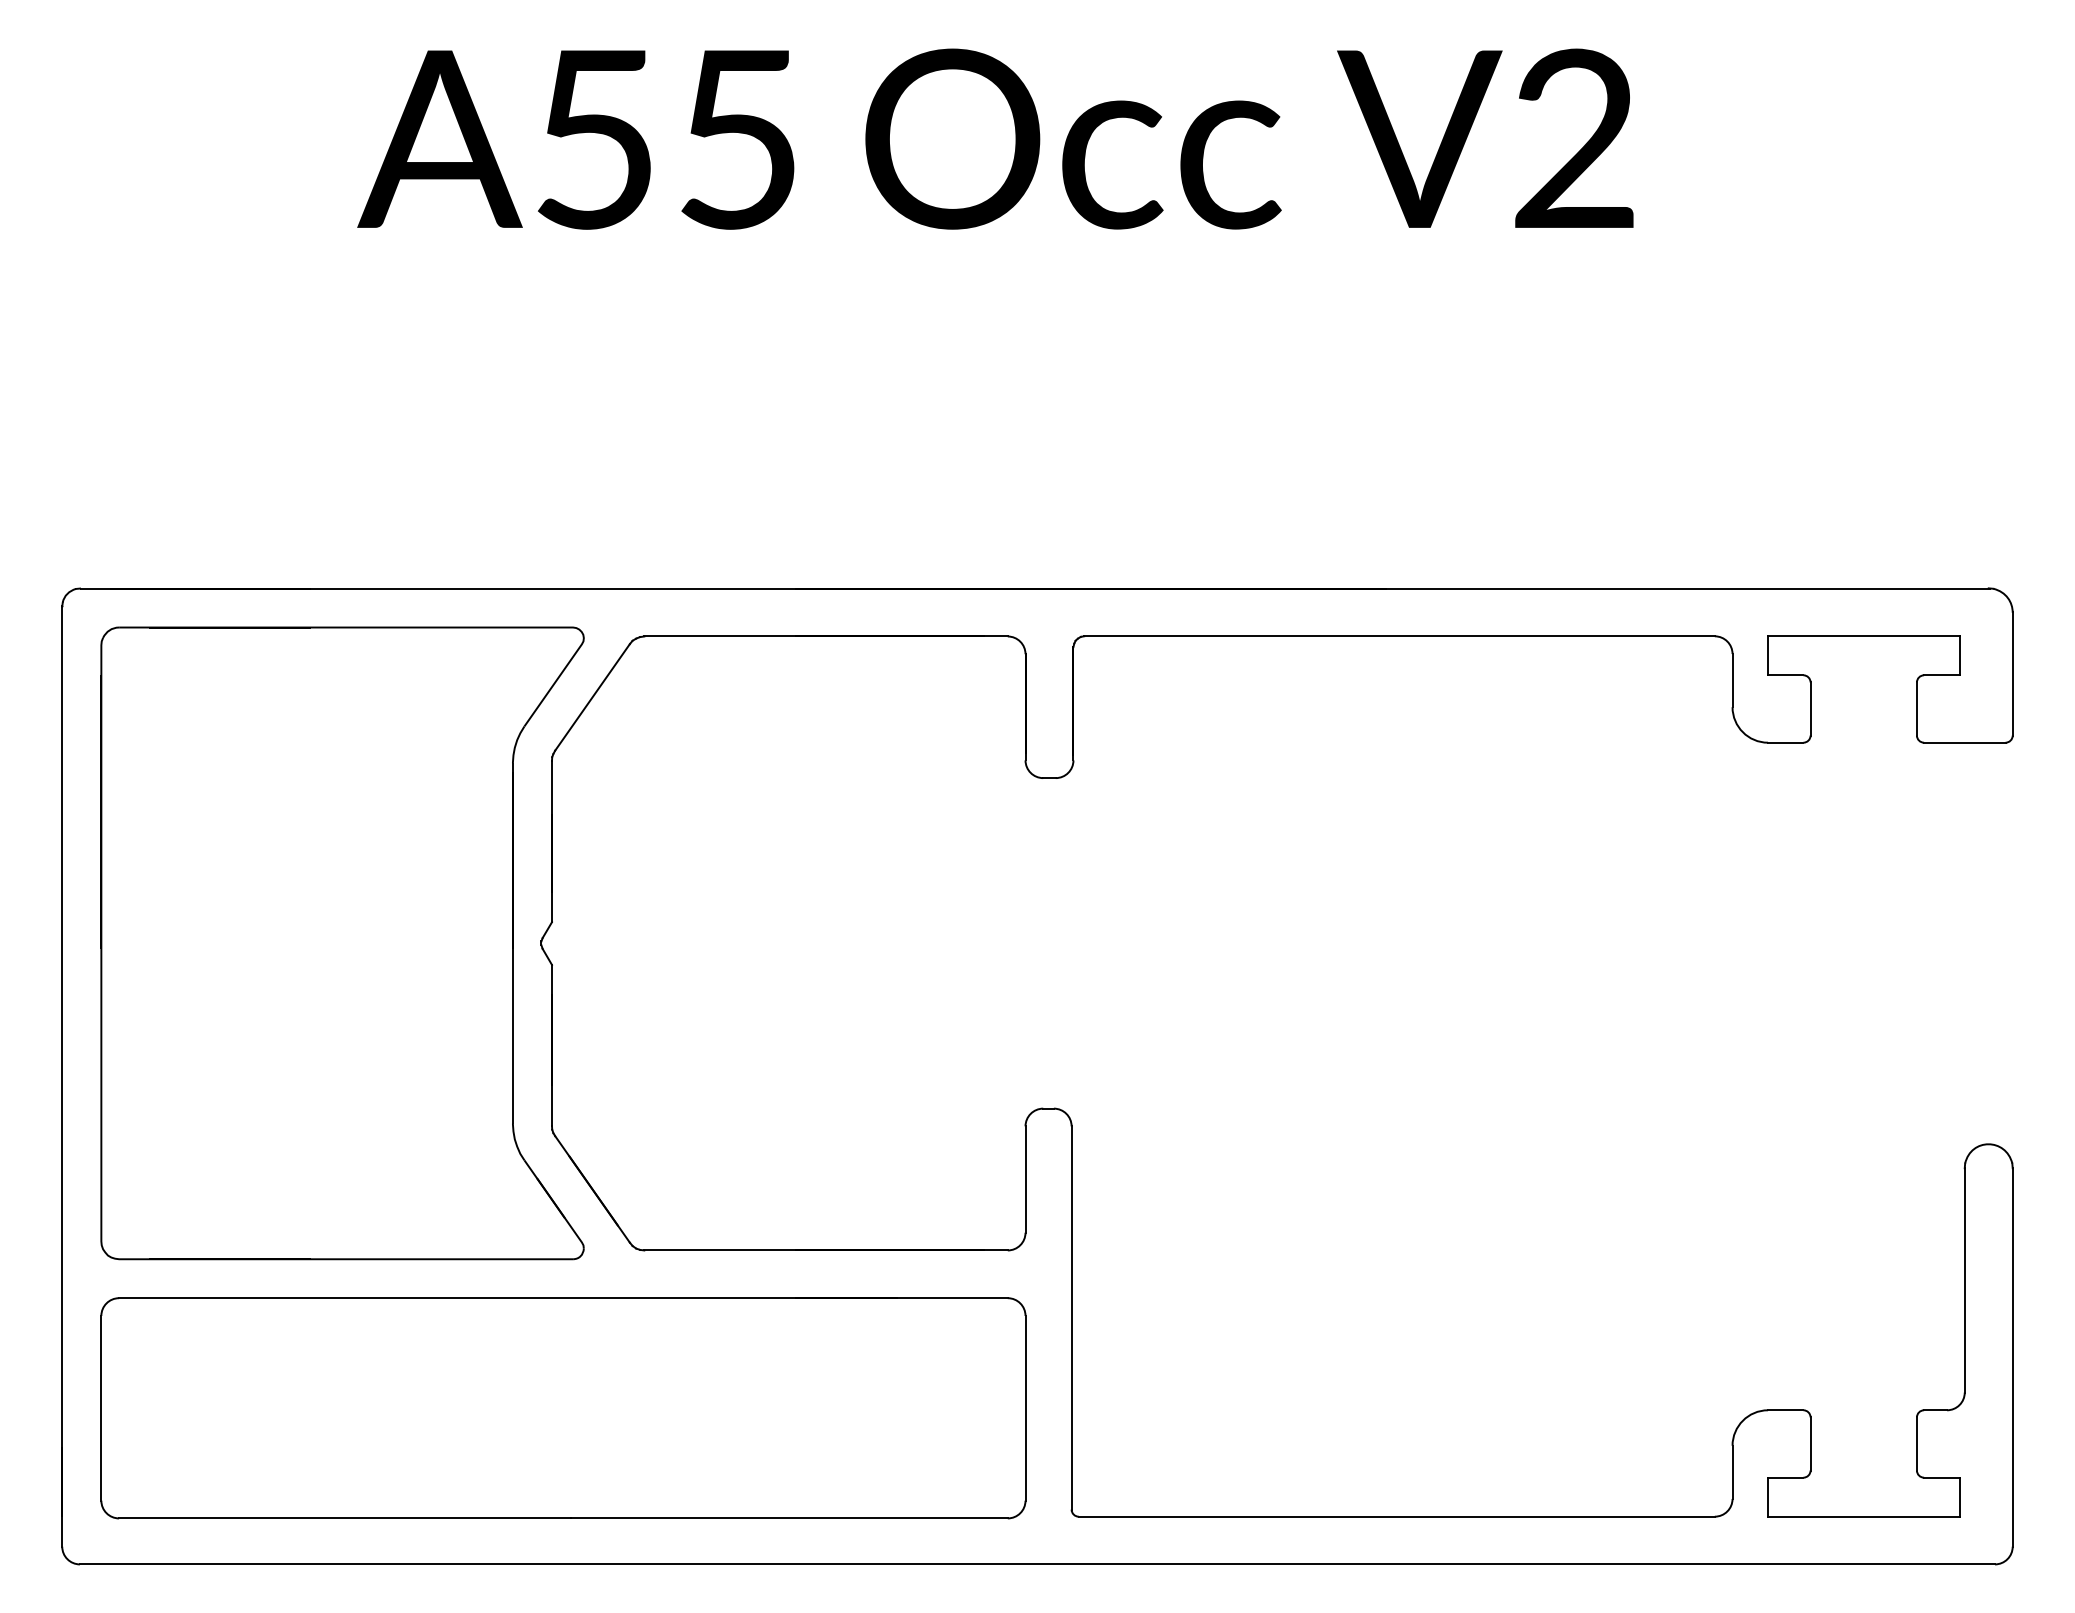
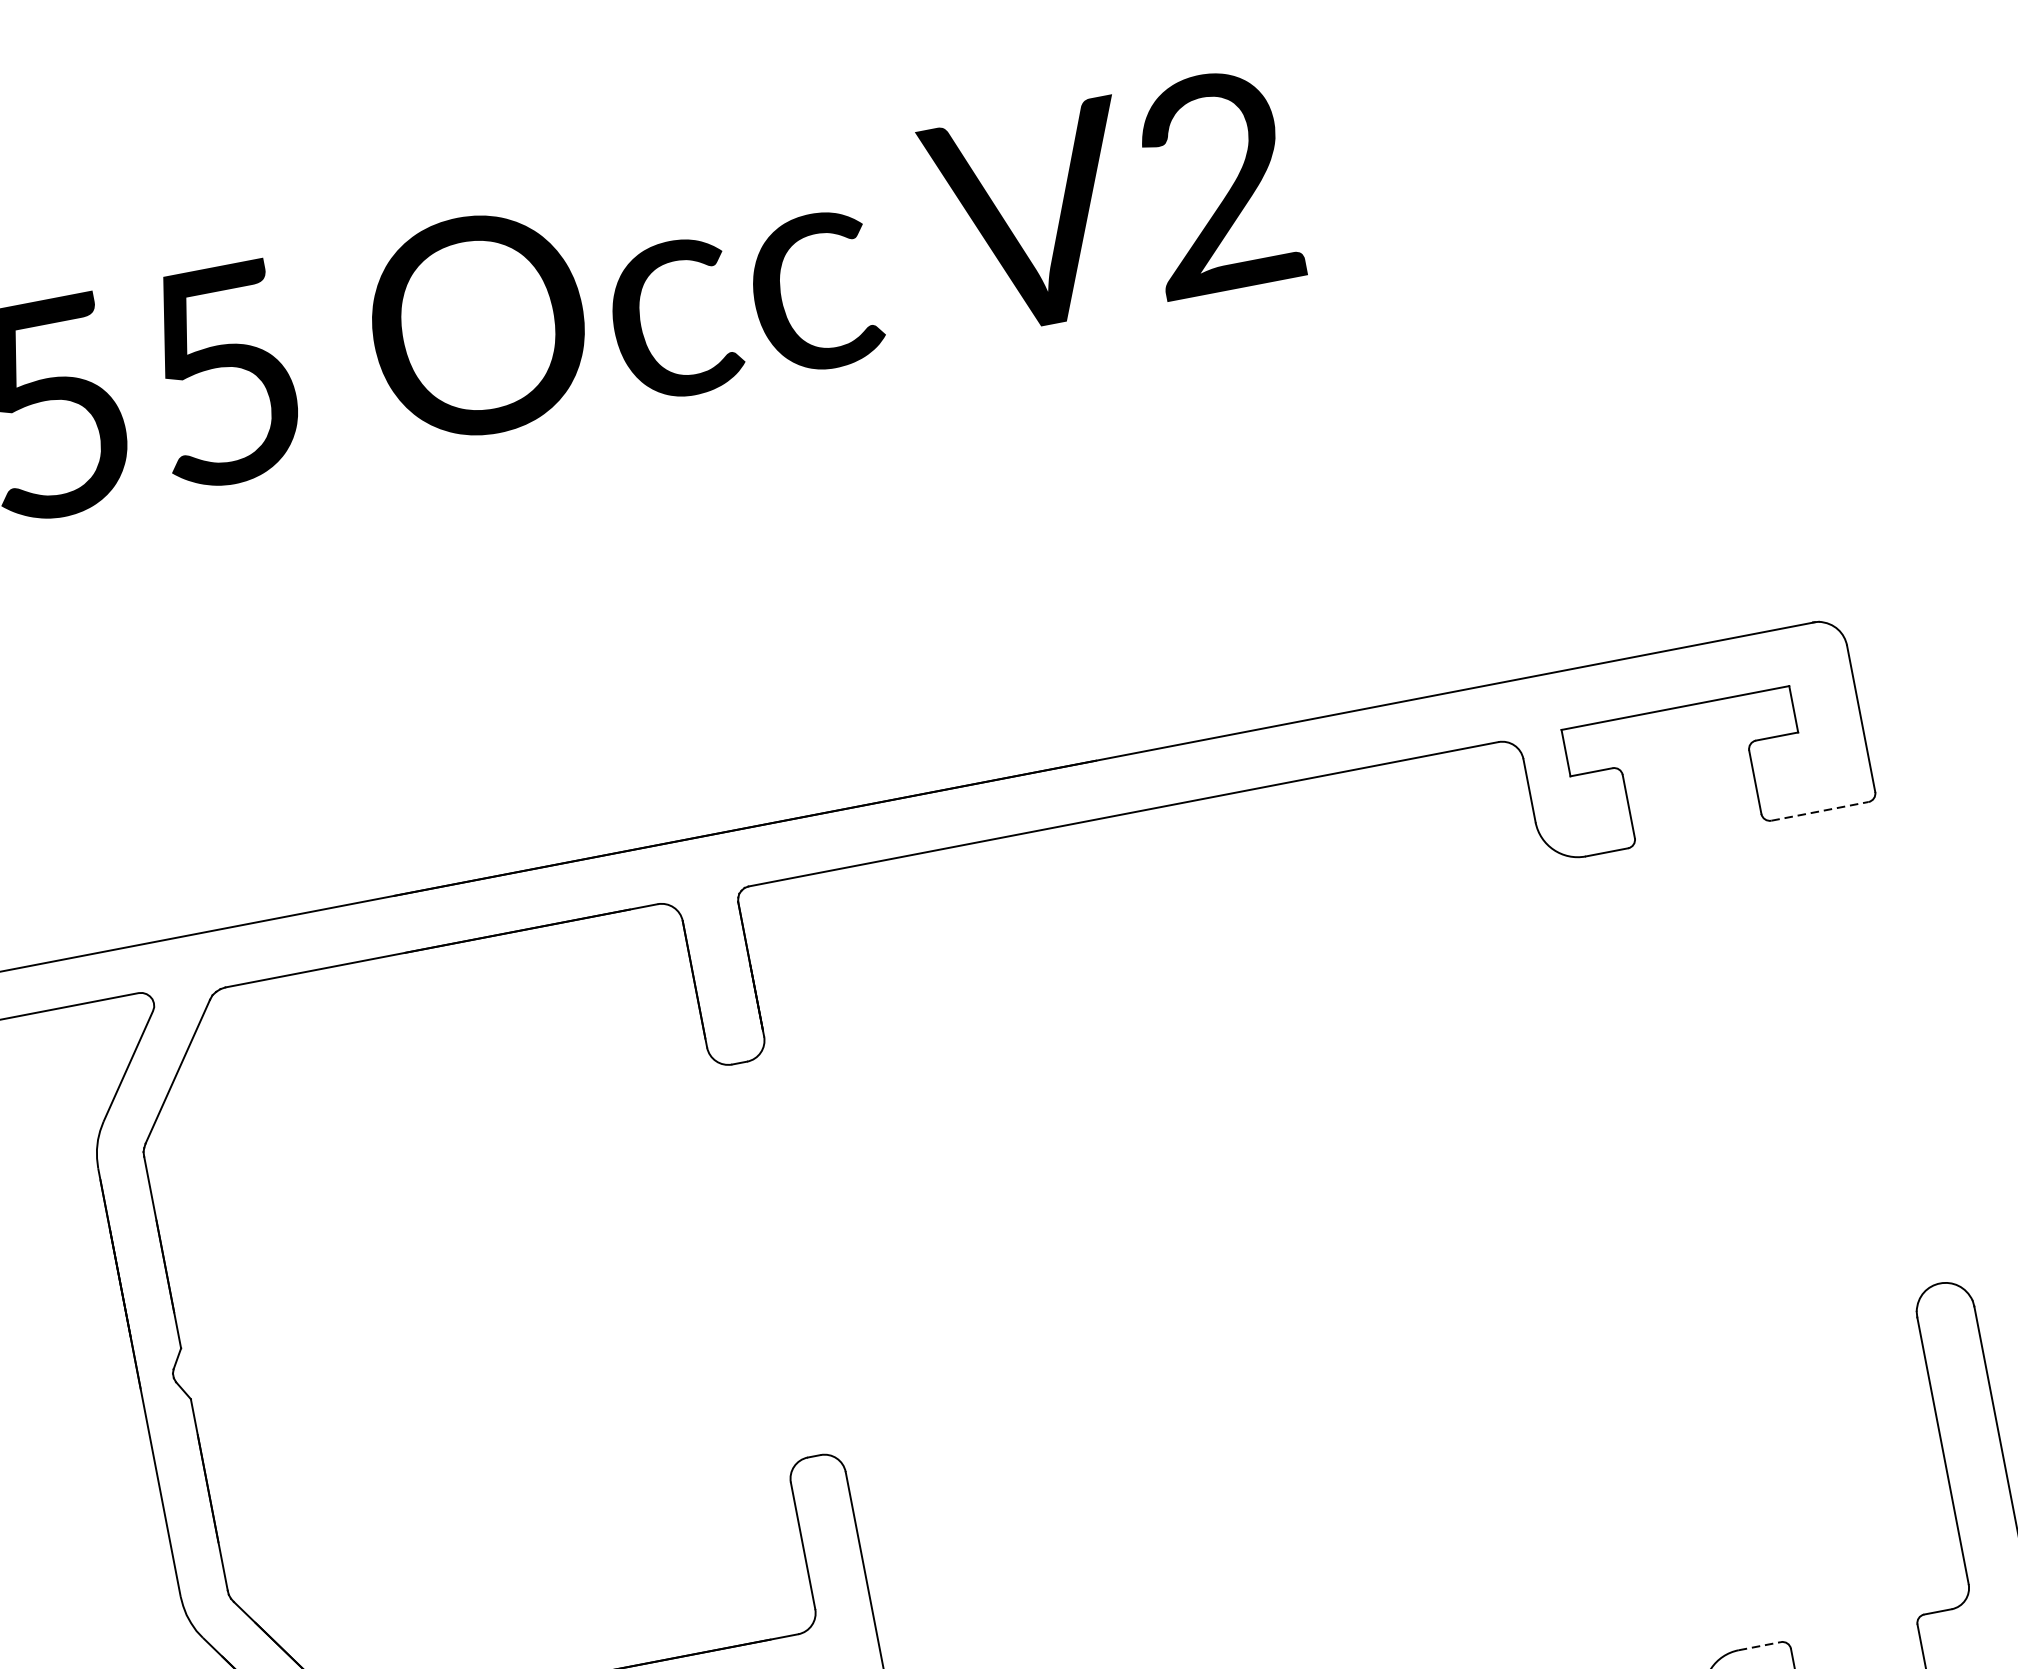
line: (1964, 742) -> (1819, 811), solid -> dashed
line: (1785, 1410) -> (1759, 1646), solid -> dashed

